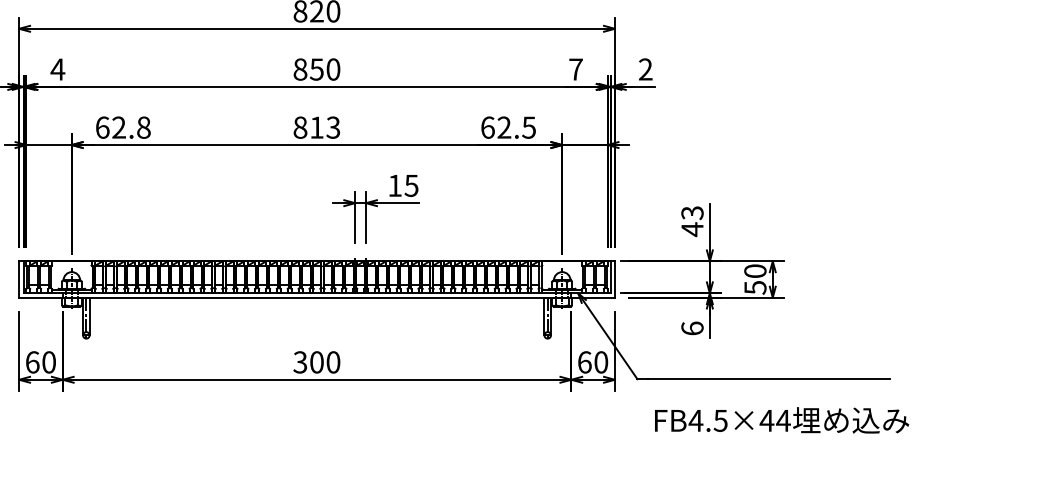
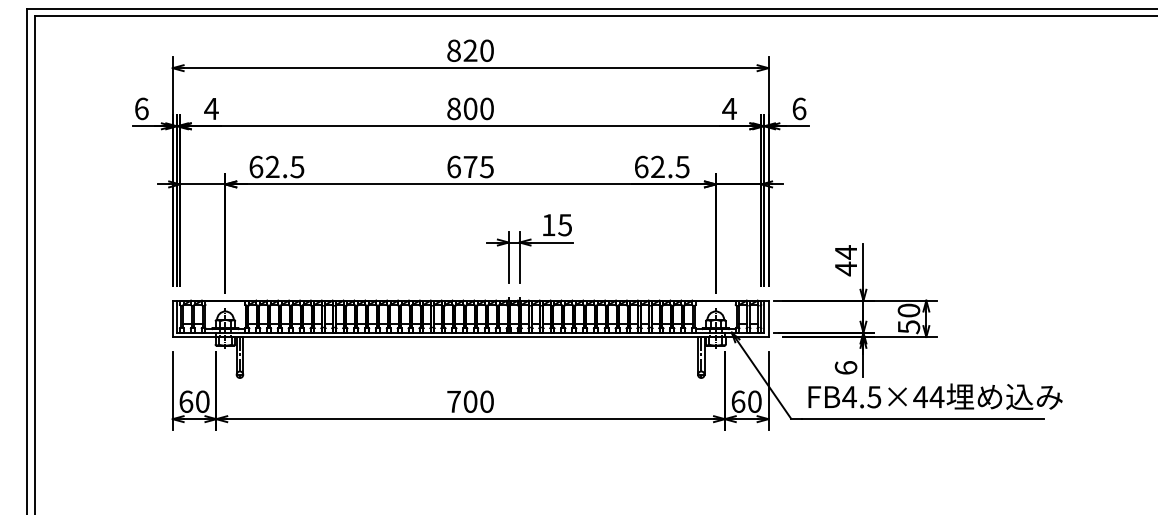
text: (316, 69) -> (470, 108), 850 -> 800
text: (575, 69) -> (729, 108), 7 -> 4
text: (645, 69) -> (799, 108), 2 -> 6
text: (143, 127) -> (297, 166), 62.8 -> 62.5
text: (316, 127) -> (470, 166), 813 -> 675
text: (691, 213) -> (845, 252), 43 -> 44
text: (299, 362) -> (453, 401), 300 -> 700
text: (781, 420) -> (935, 396), moved

